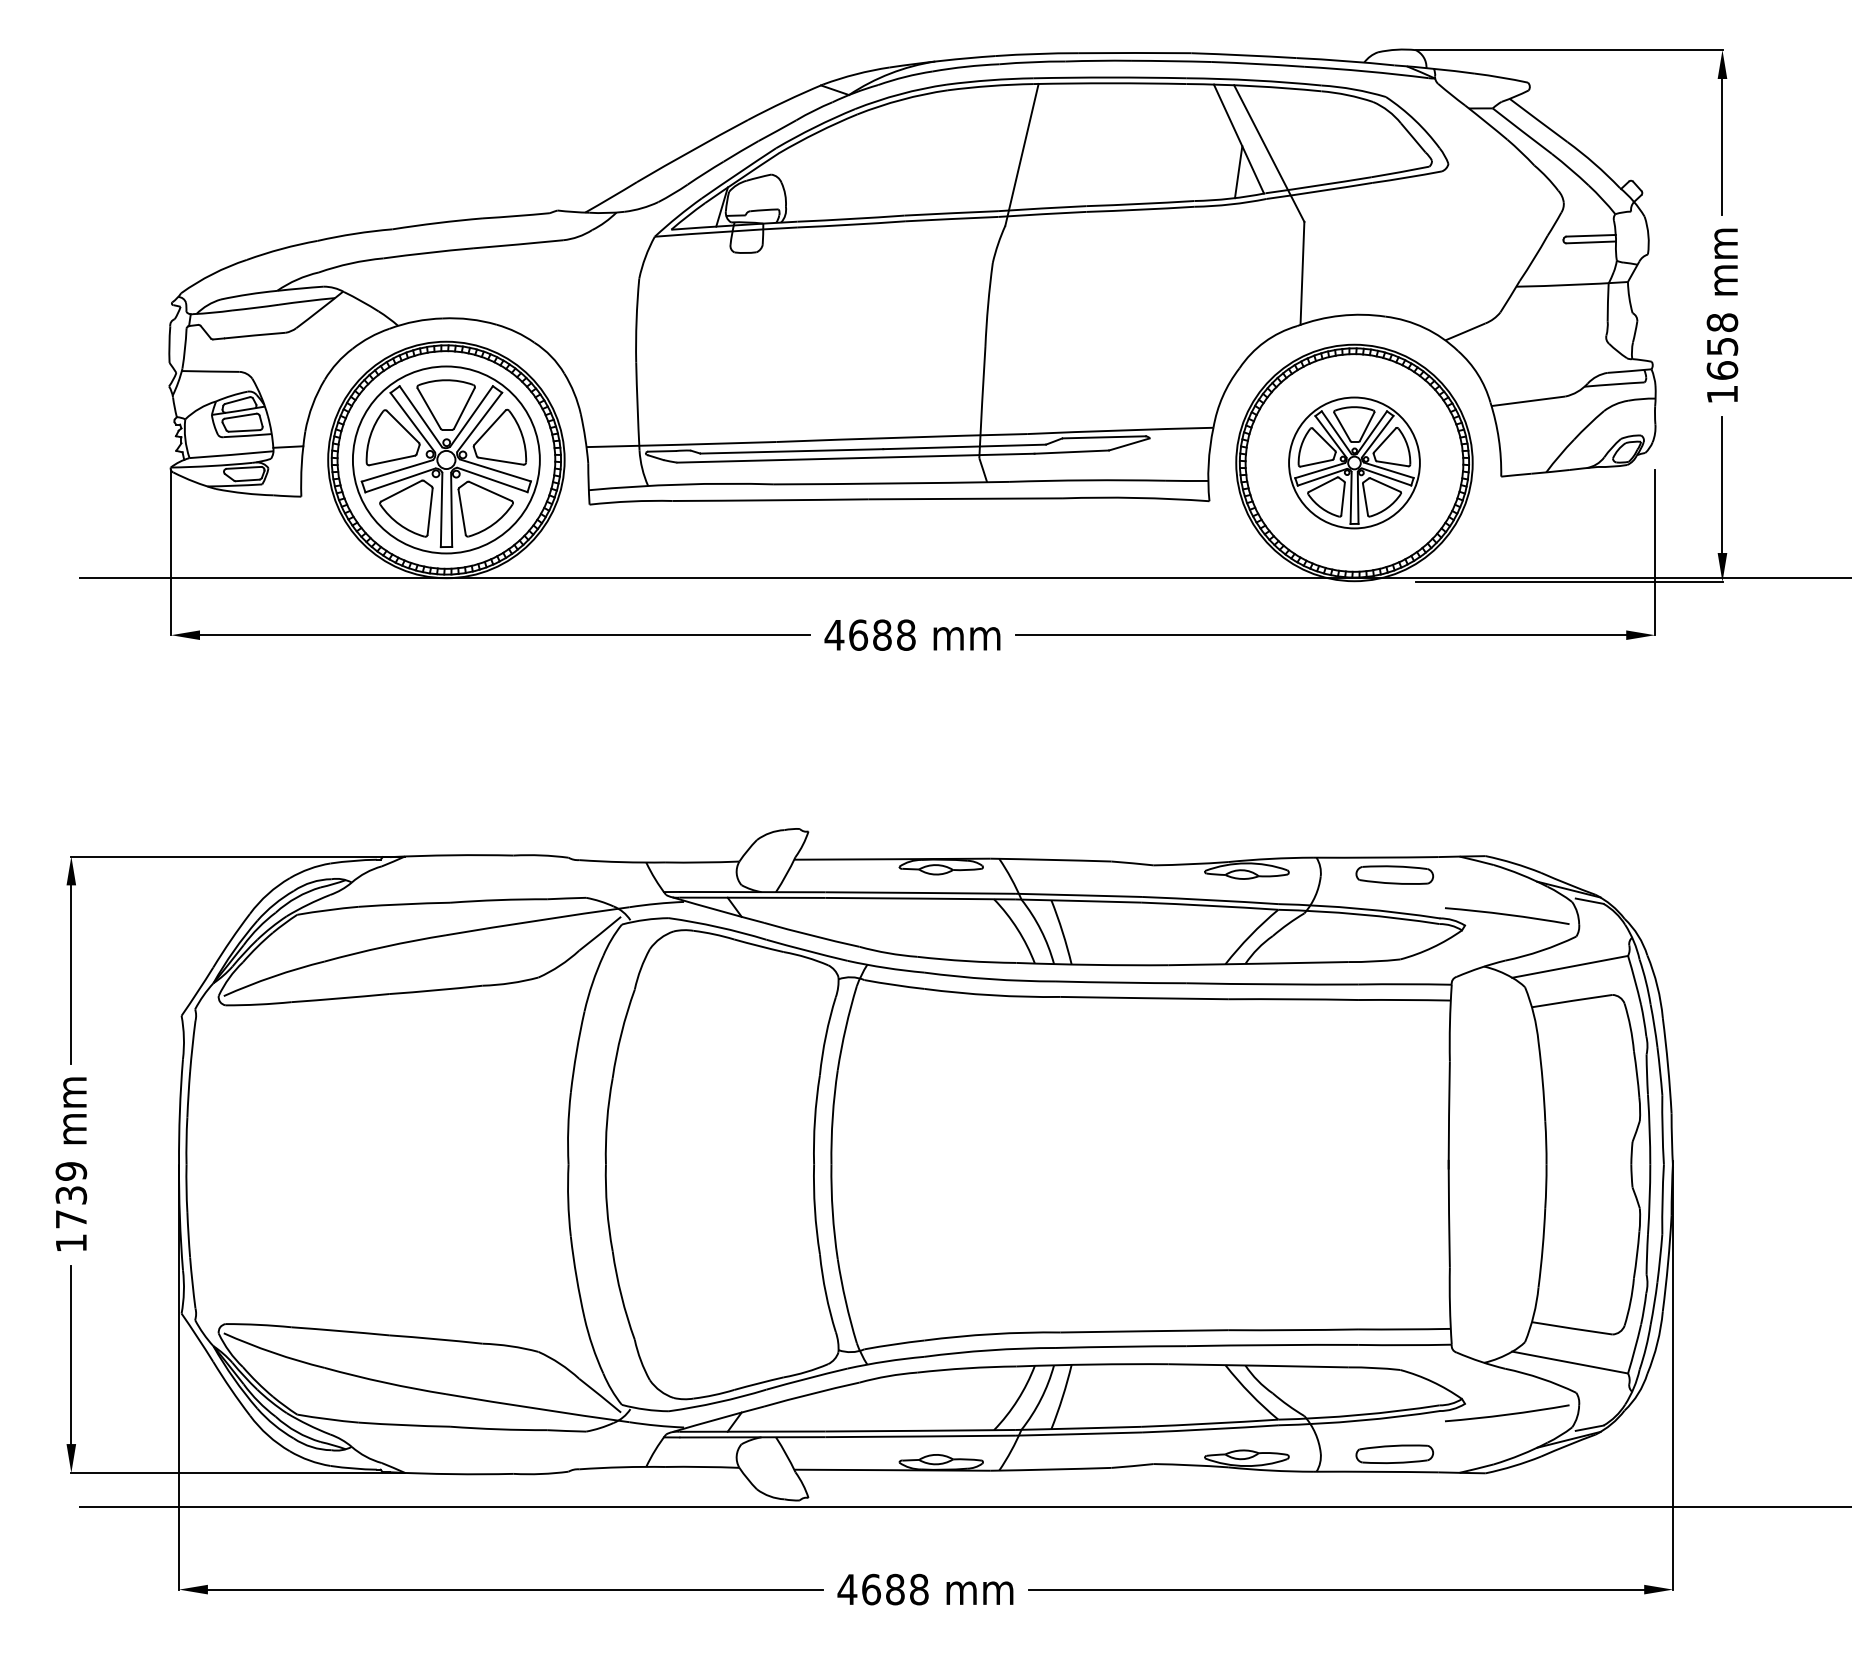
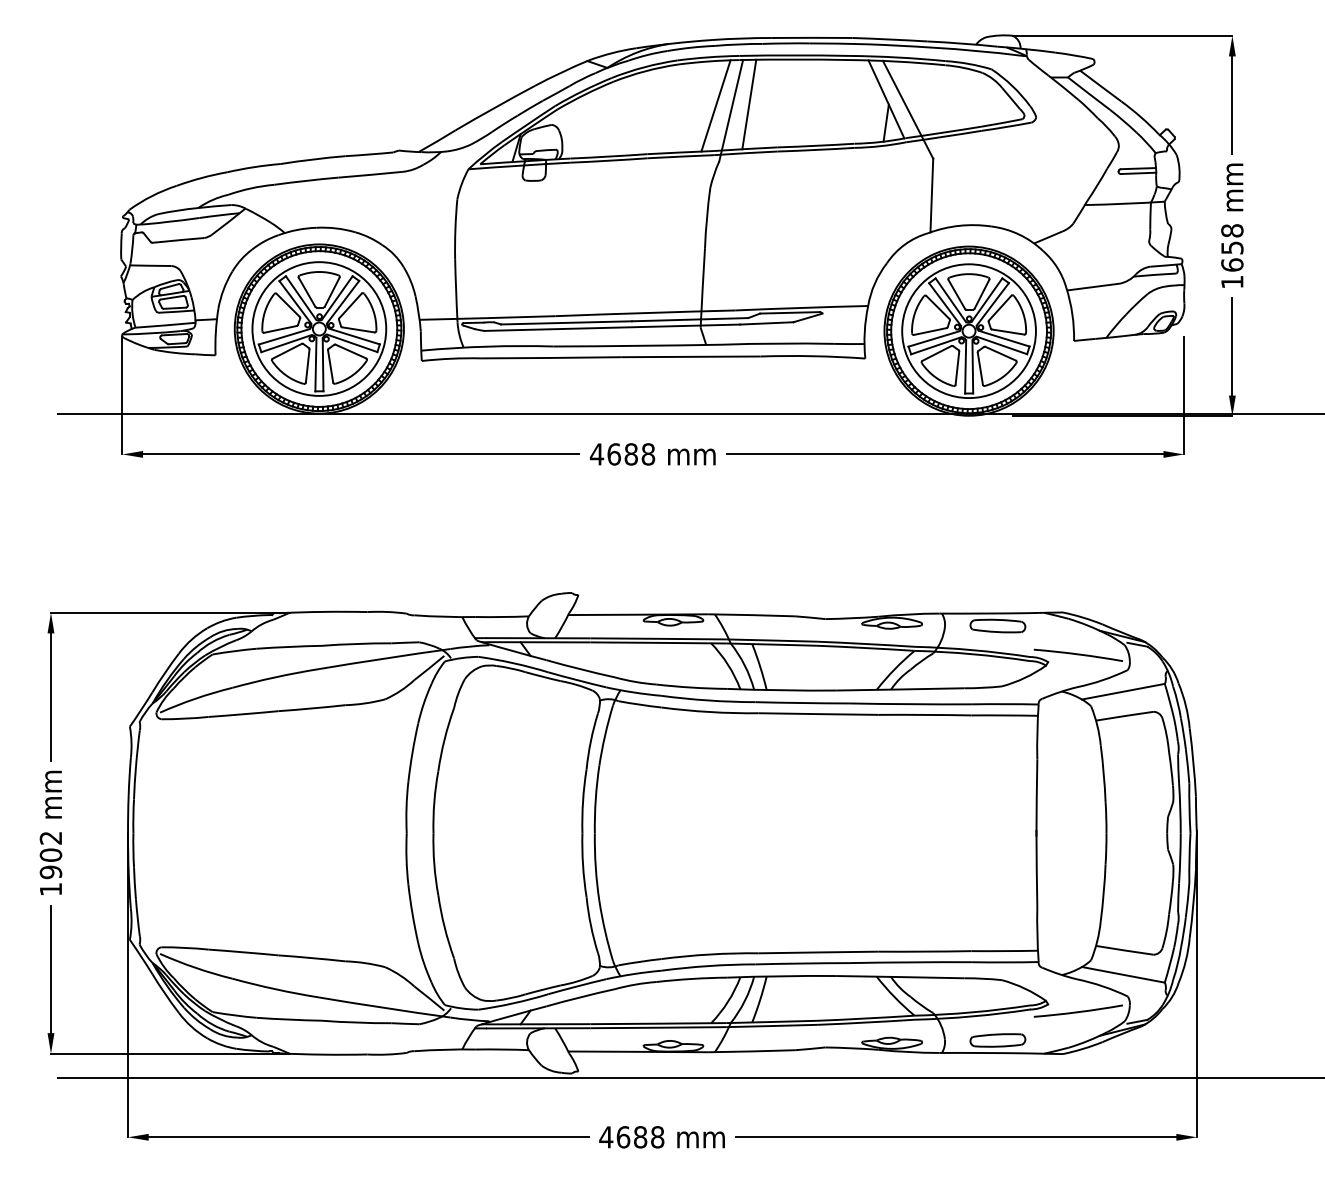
line: (1047, 145) -> (749, 104), added
line: (1000, 147) -> (715, 105), added
part: (1354, 462) -> (969, 330), size x1.43
text: (71, 1195) -> (51, 855), 1739 -> 1902

